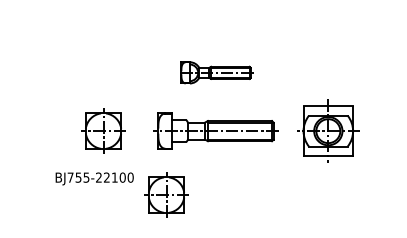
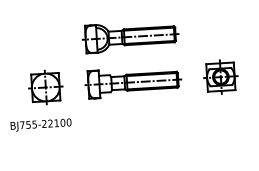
part: (215, 72) -> (130, 36), size x1.67
part: (328, 130) -> (220, 76), size x0.71
part: (166, 194) -> (97, 133), removed

